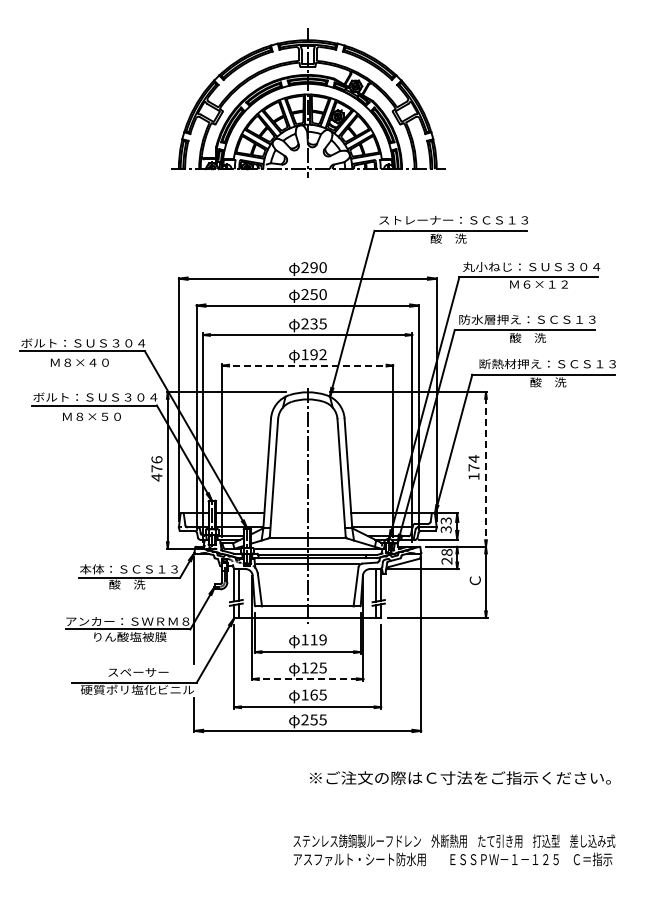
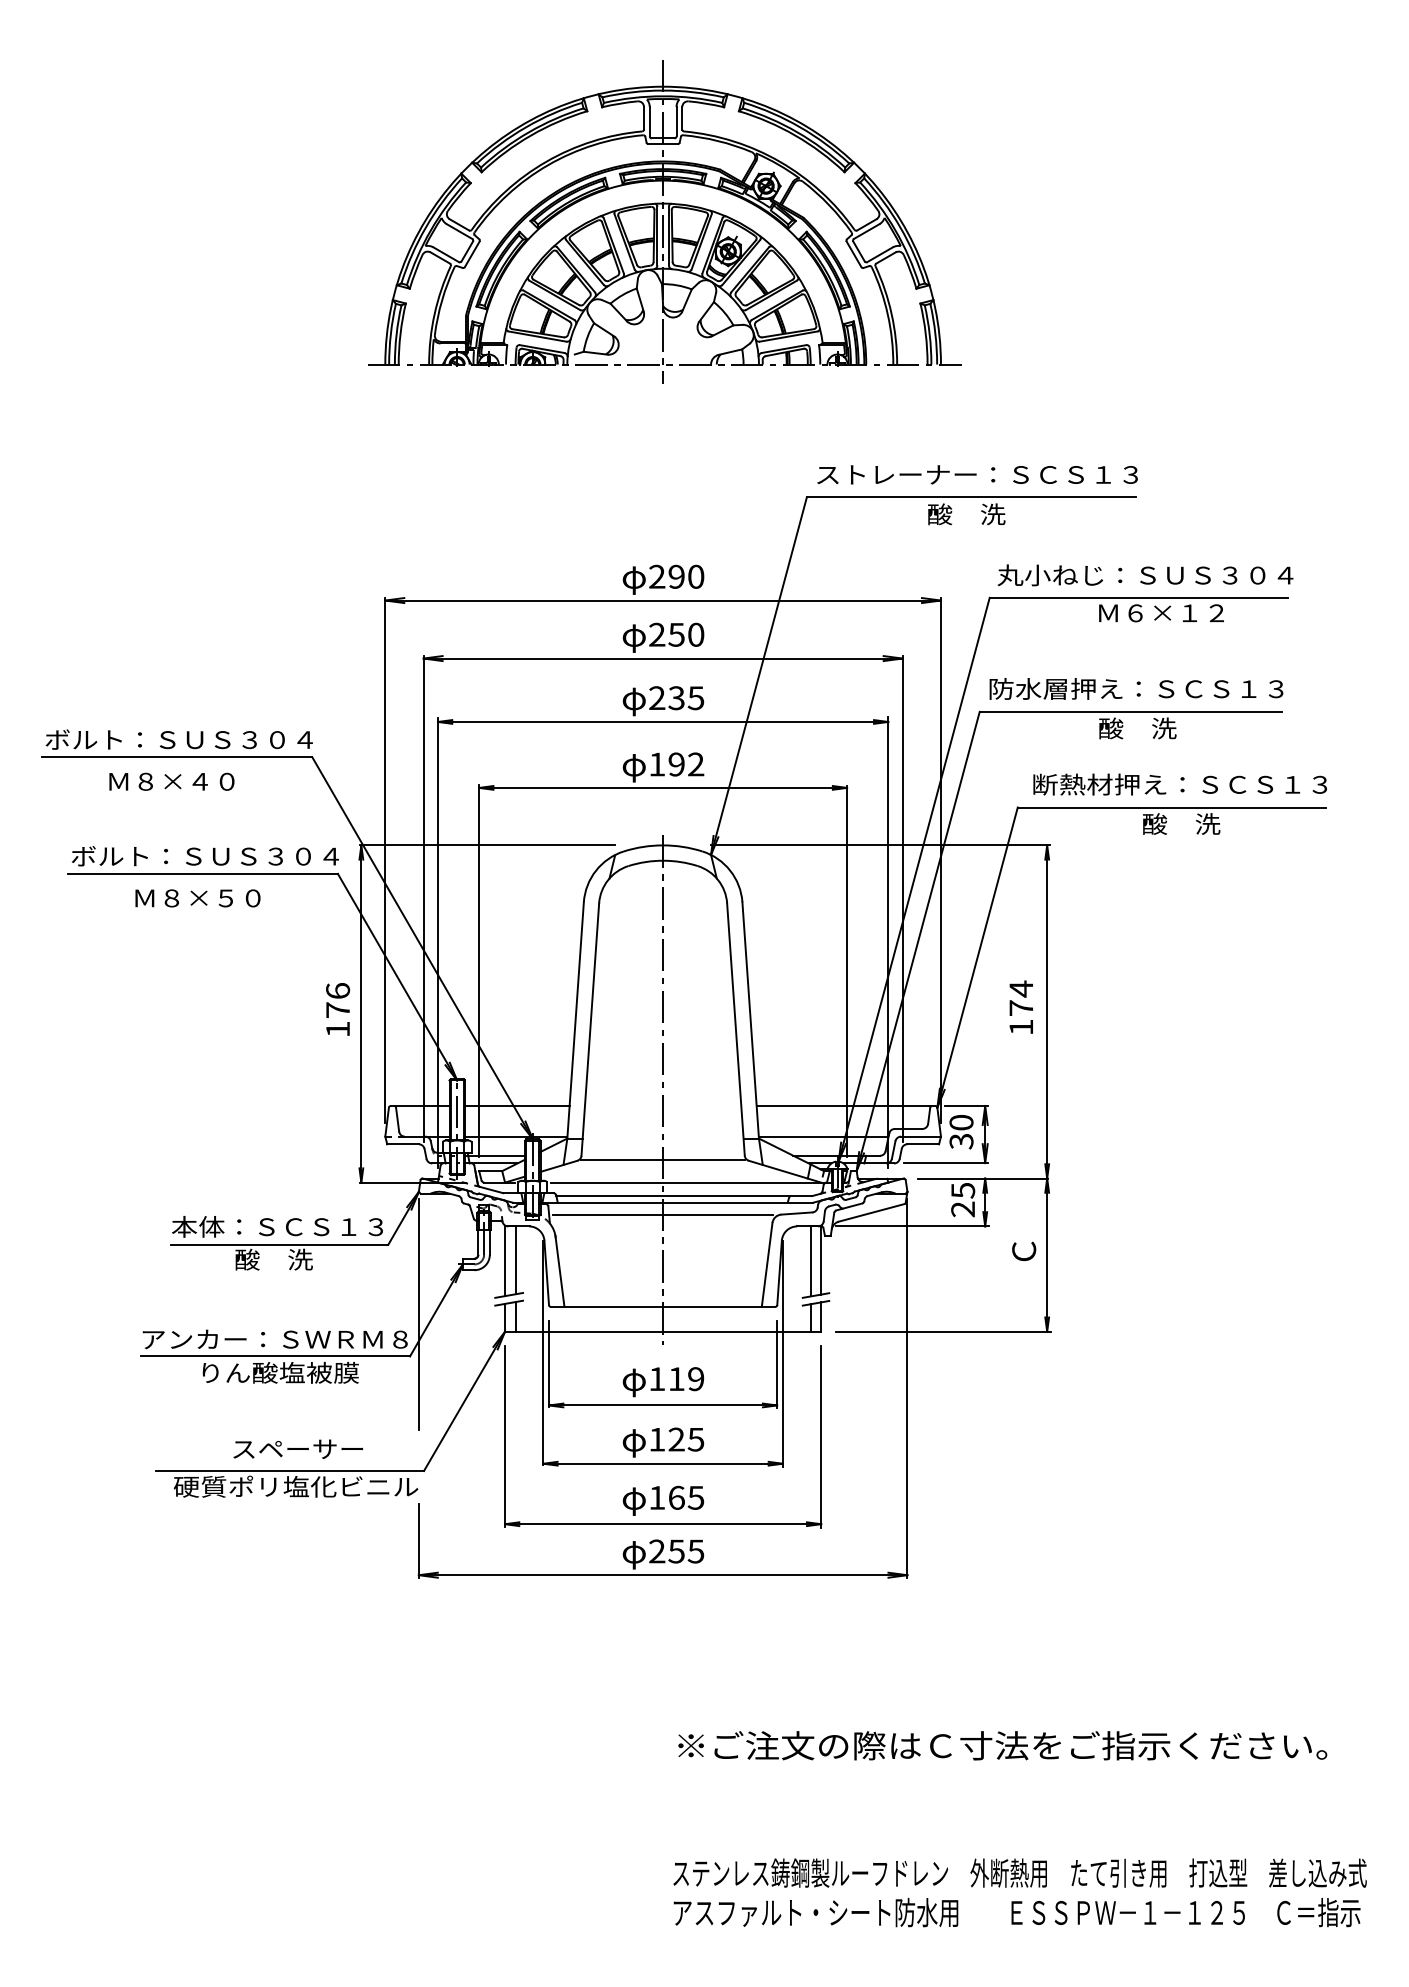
line: (308, 365) -> (664, 787), dashed -> solid
line: (486, 469) -> (1048, 1011), dashed -> solid
text: (156, 477) -> (337, 1029), 476 -> 176
text: (445, 520) -> (959, 1121), 33 -> 30
text: (446, 552) -> (962, 1190), 28 -> 25
line: (307, 679) -> (662, 1464), dashed -> solid
text: (460, 777) -> (1002, 1744), moved
text: (454, 850) -> (1020, 1893), moved

